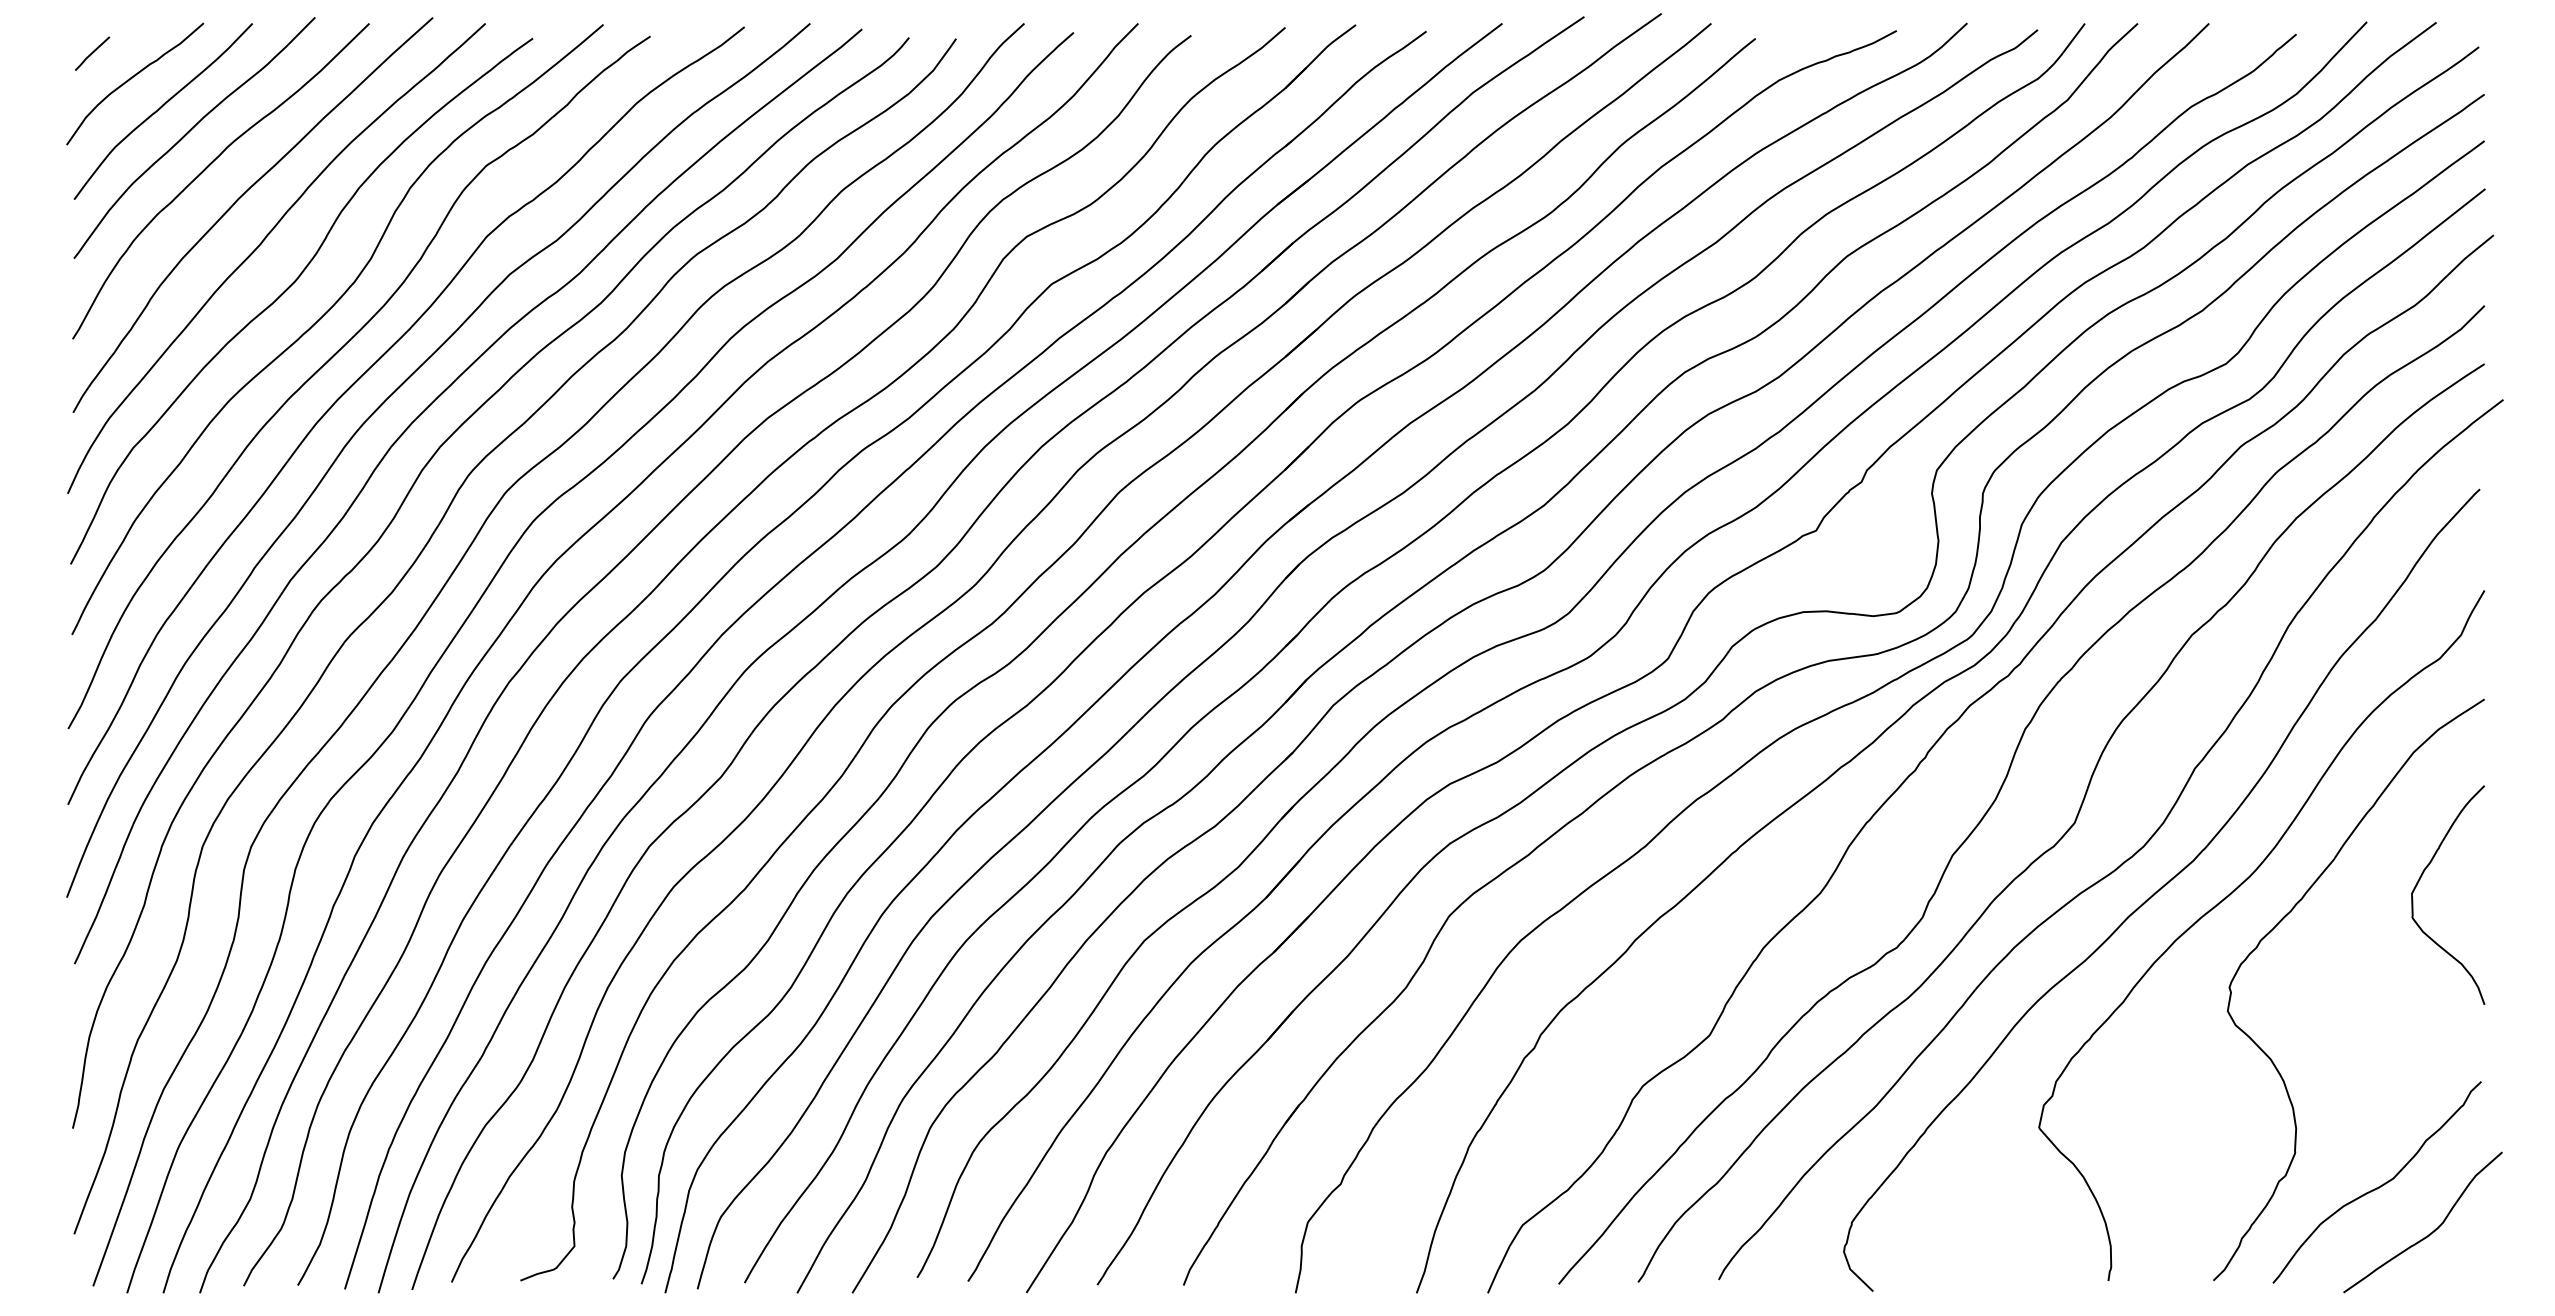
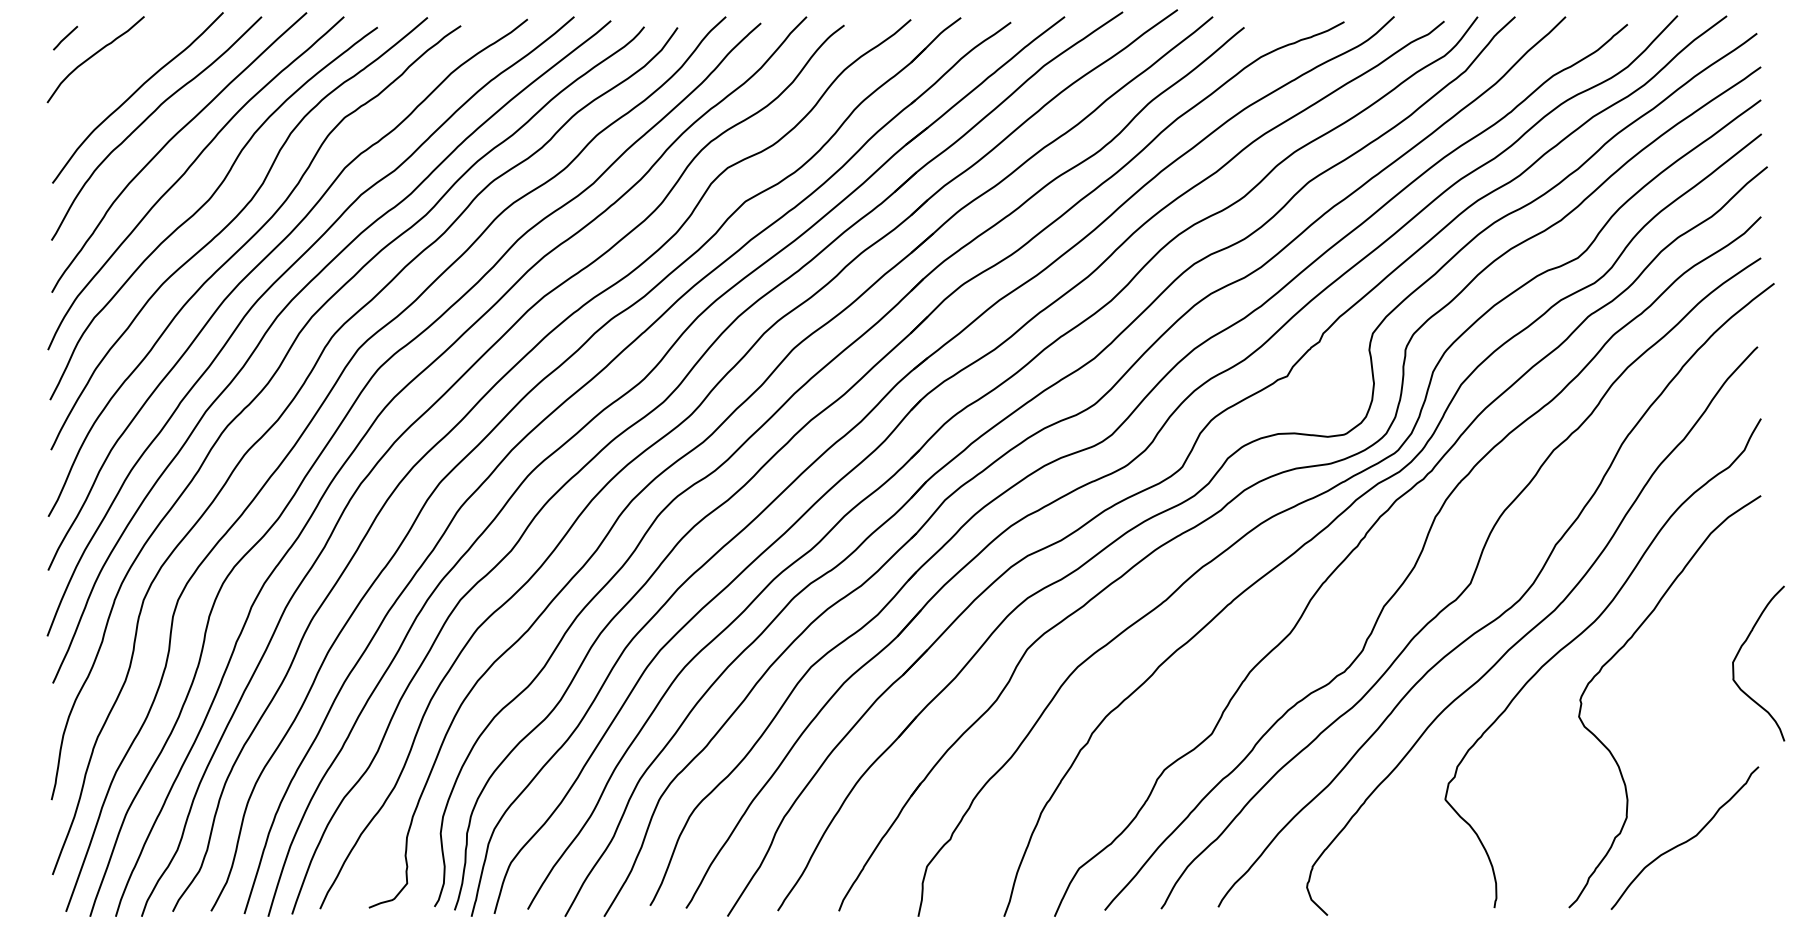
curve: (160, 109) -> (113, 77), removed
curve: (2420, 879) -> (1739, 652), moved
curve: (2430, 1232) -> (1722, 873), removed

